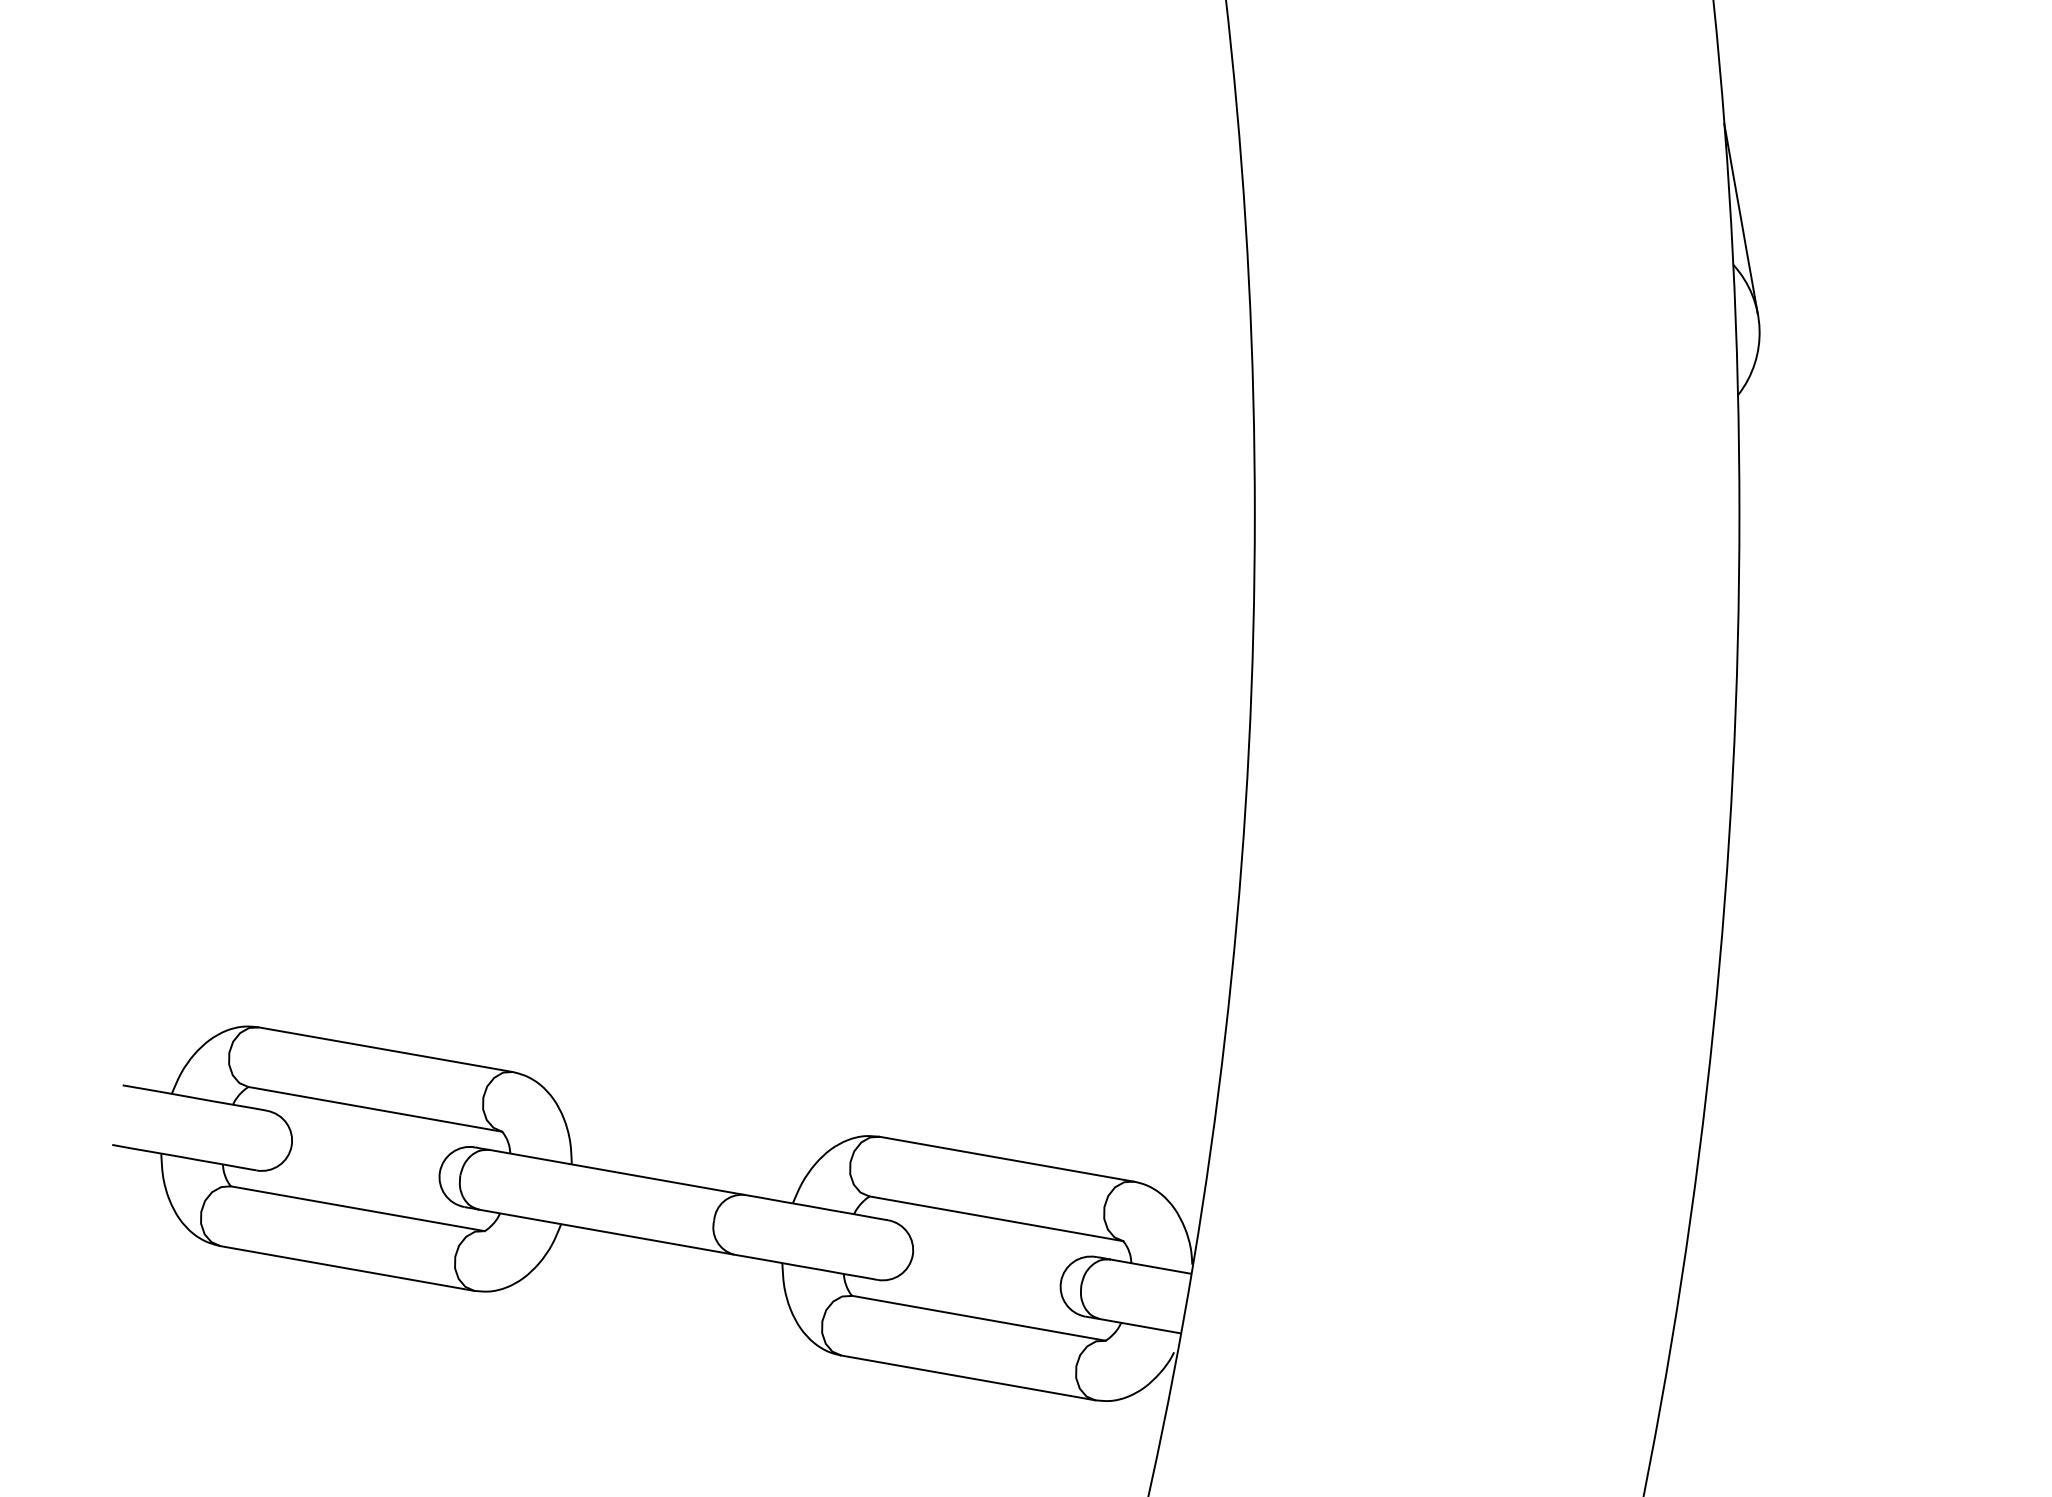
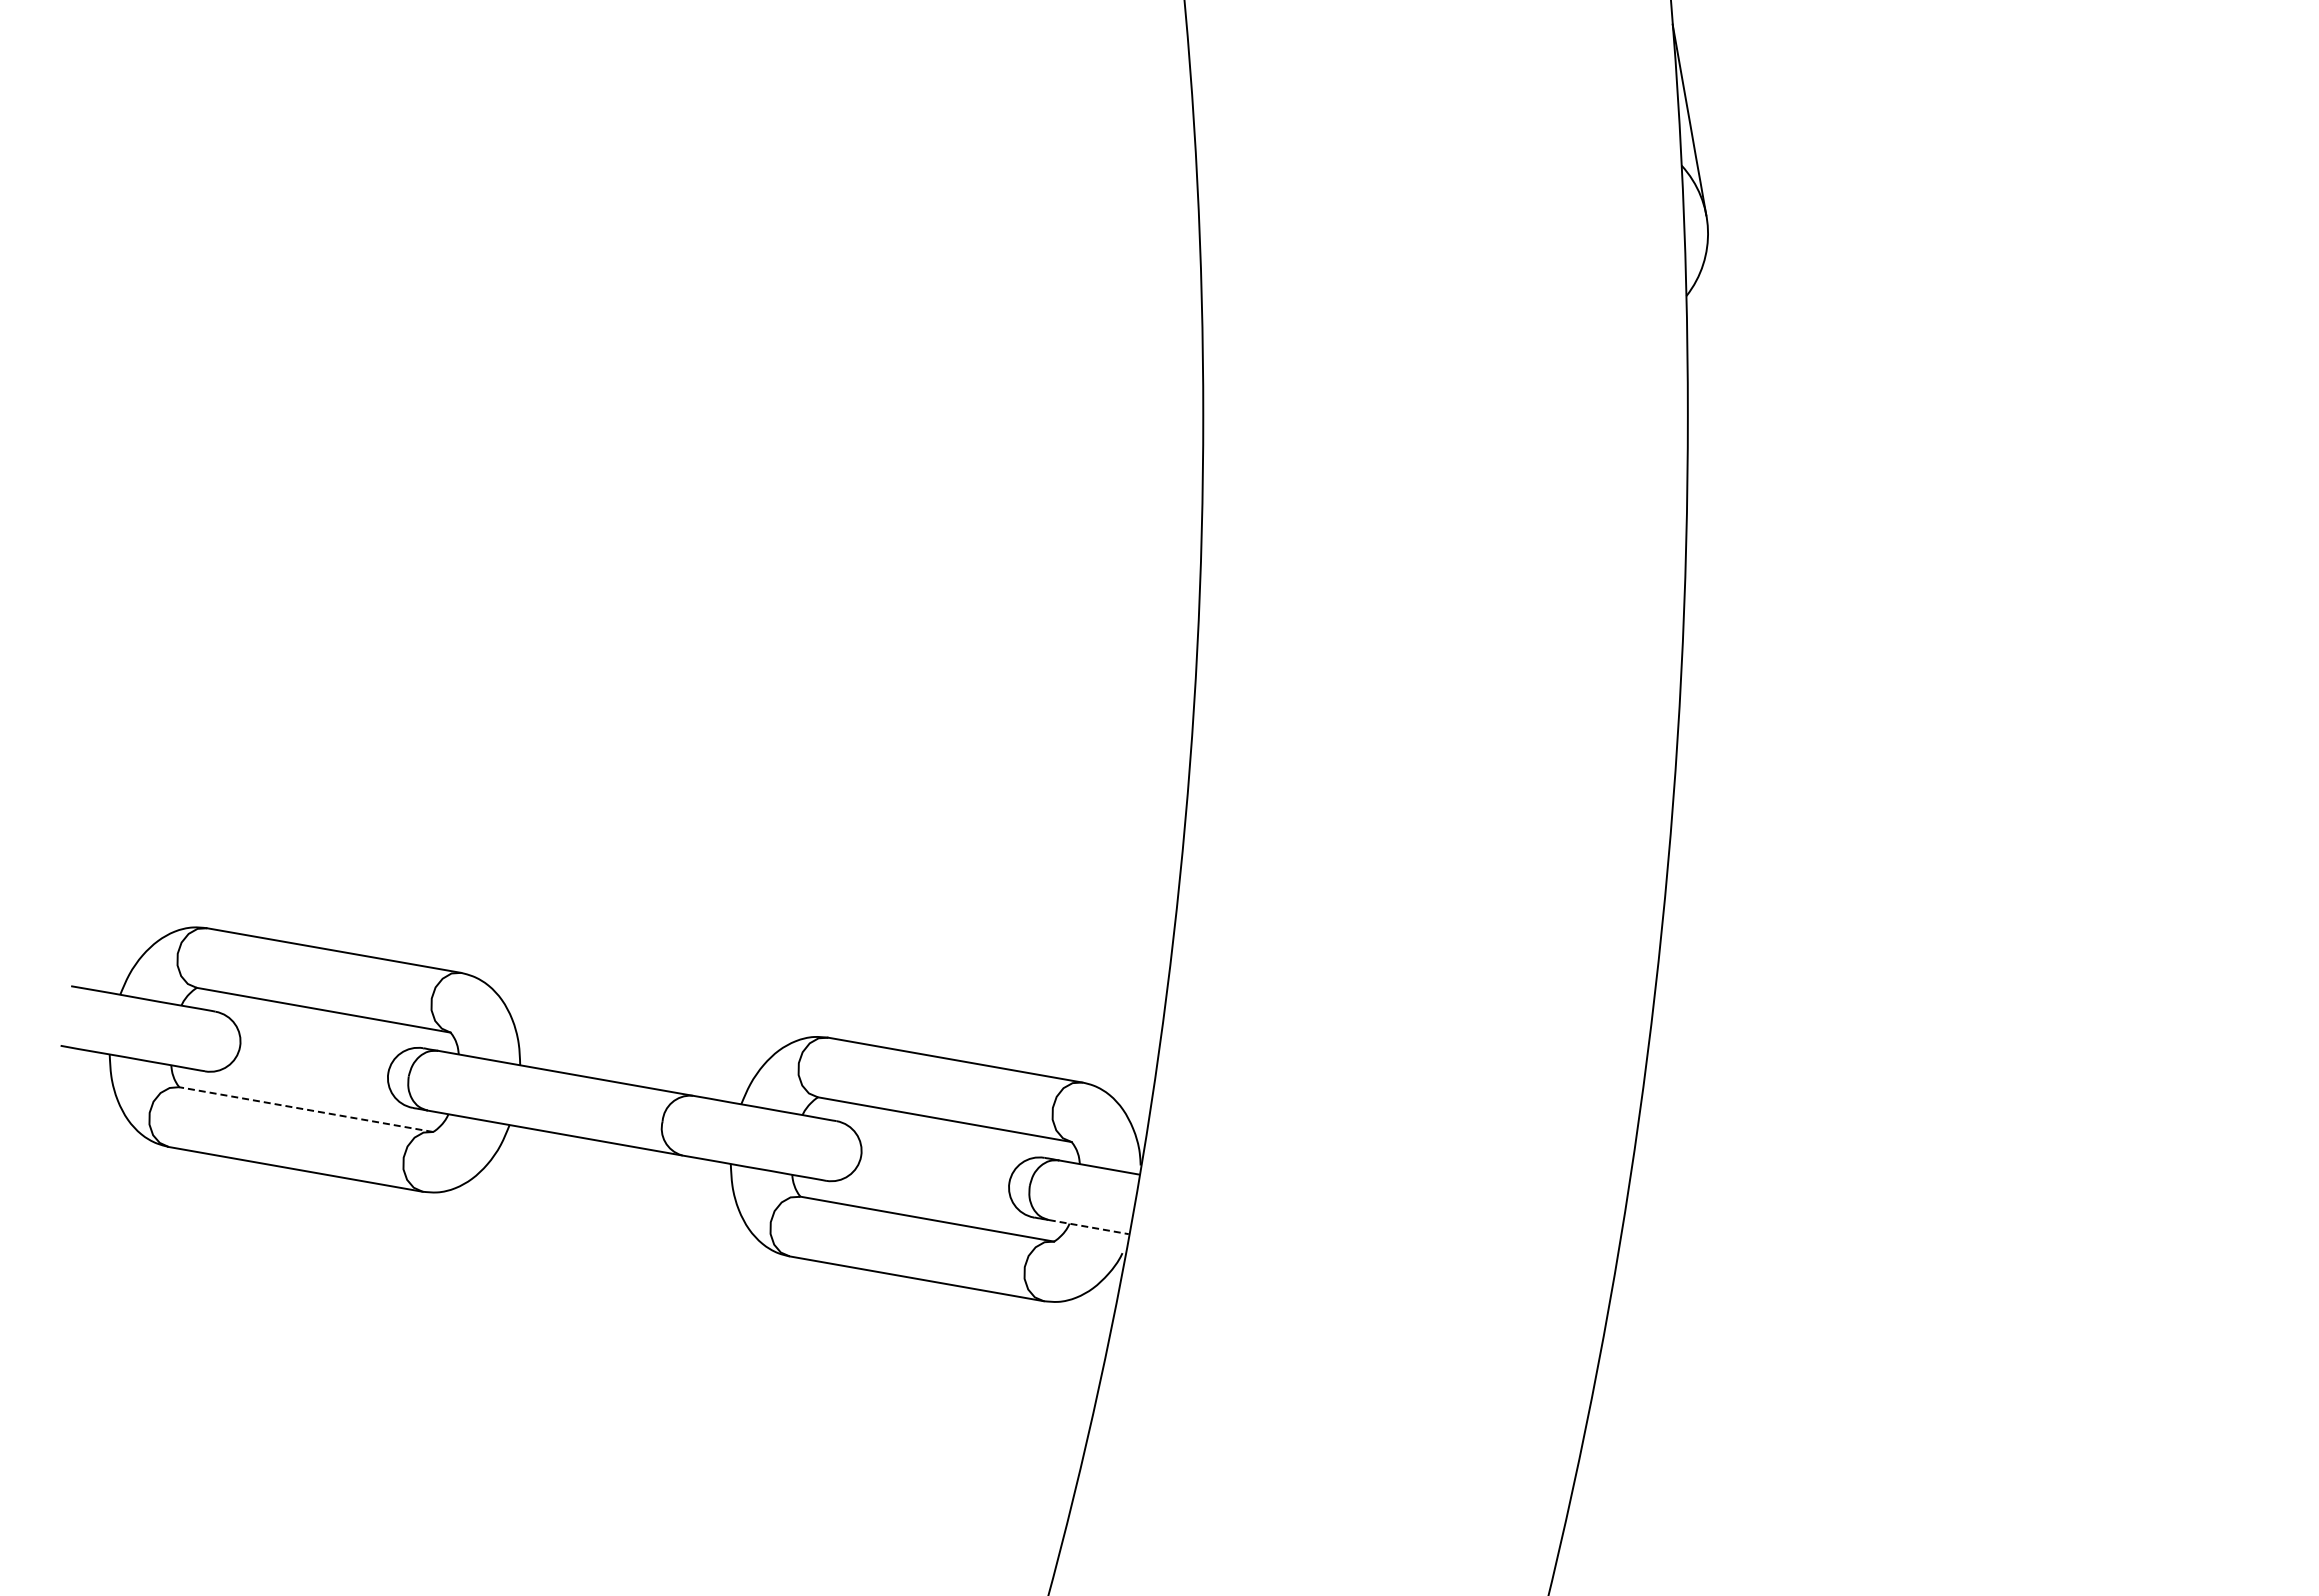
line: (357, 1208) -> (305, 1109), solid -> dashed
line: (1140, 1326) -> (1088, 1227), solid -> dashed

